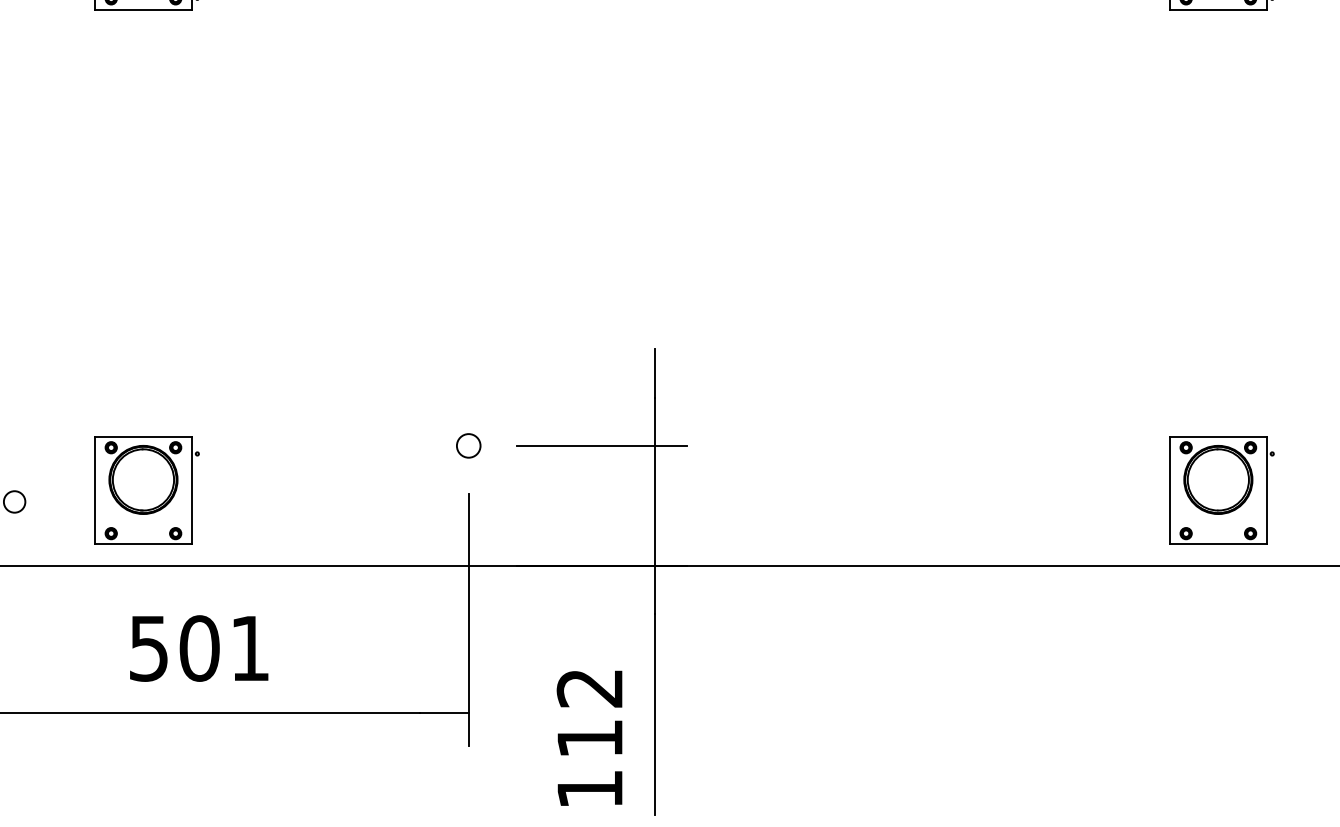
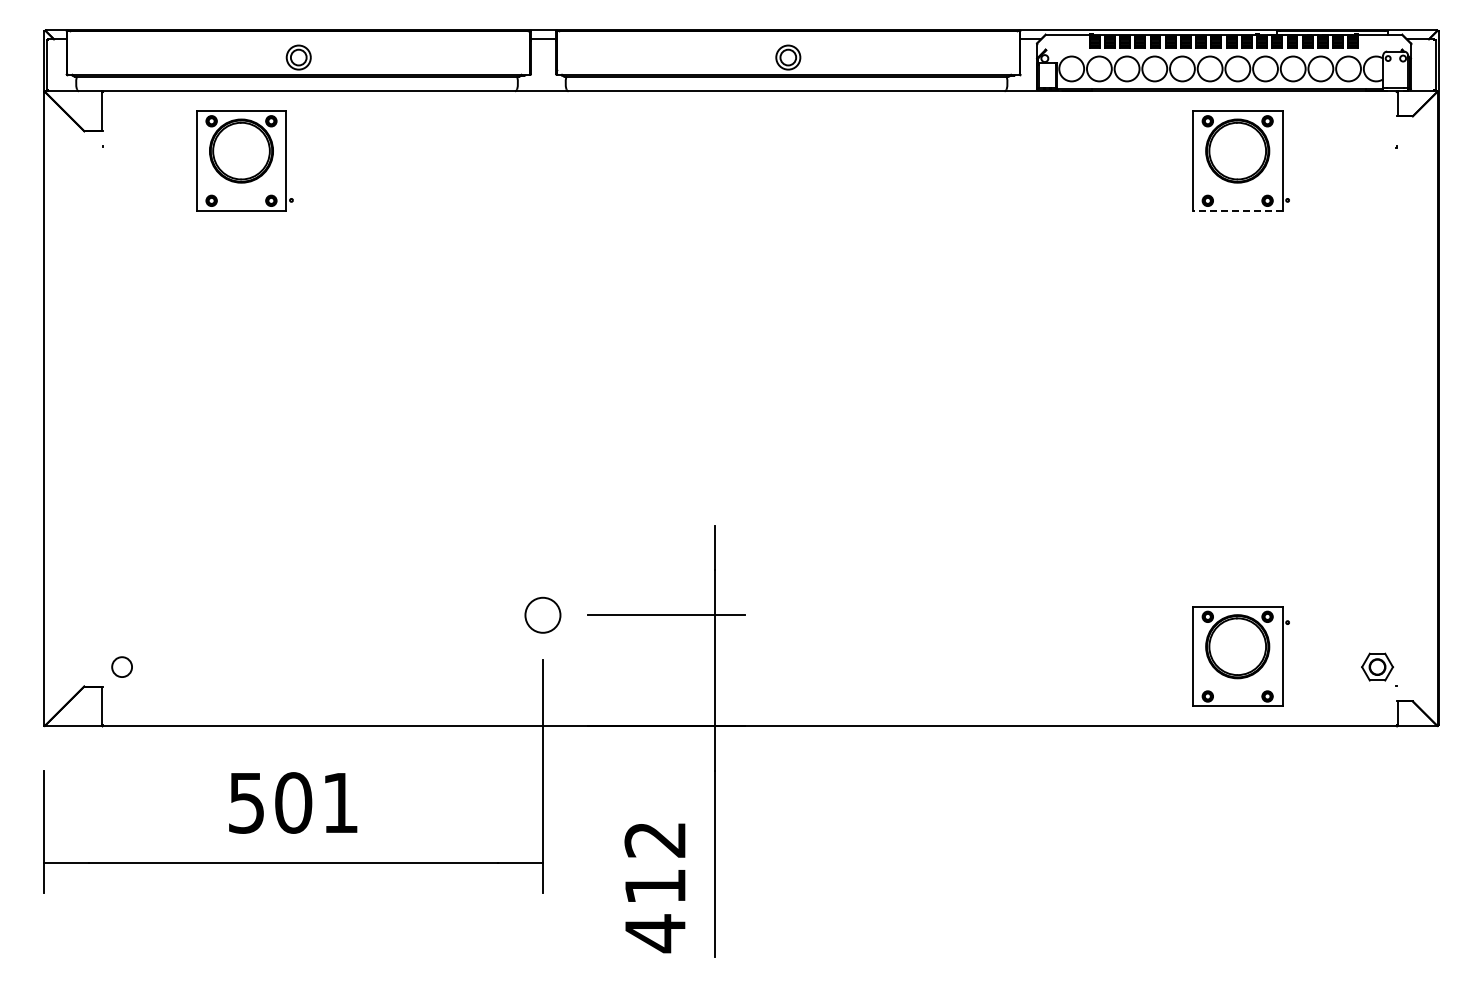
line: (1218, 9) -> (1237, 210), solid -> dashed
circle: (468, 445) -> (542, 614), size x1.6
part: (146, 490) -> (244, 656), removed
text: (590, 789) -> (655, 933), 112 -> 412

